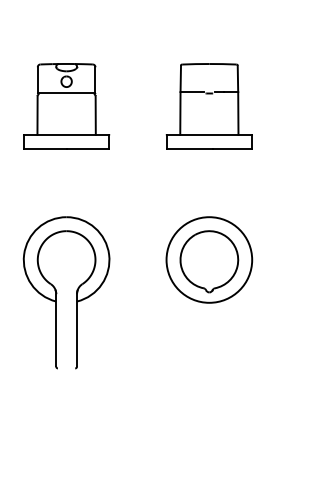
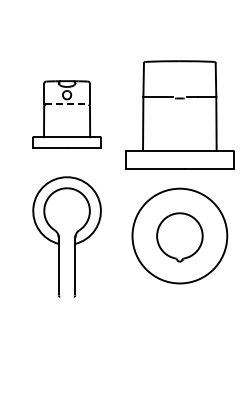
line: (67, 93) -> (67, 104), solid -> dashed
part: (208, 106) -> (179, 114), size x1.6
circle: (208, 259) -> (179, 235), size x1.4
part: (57, 292) -> (59, 236), moved

